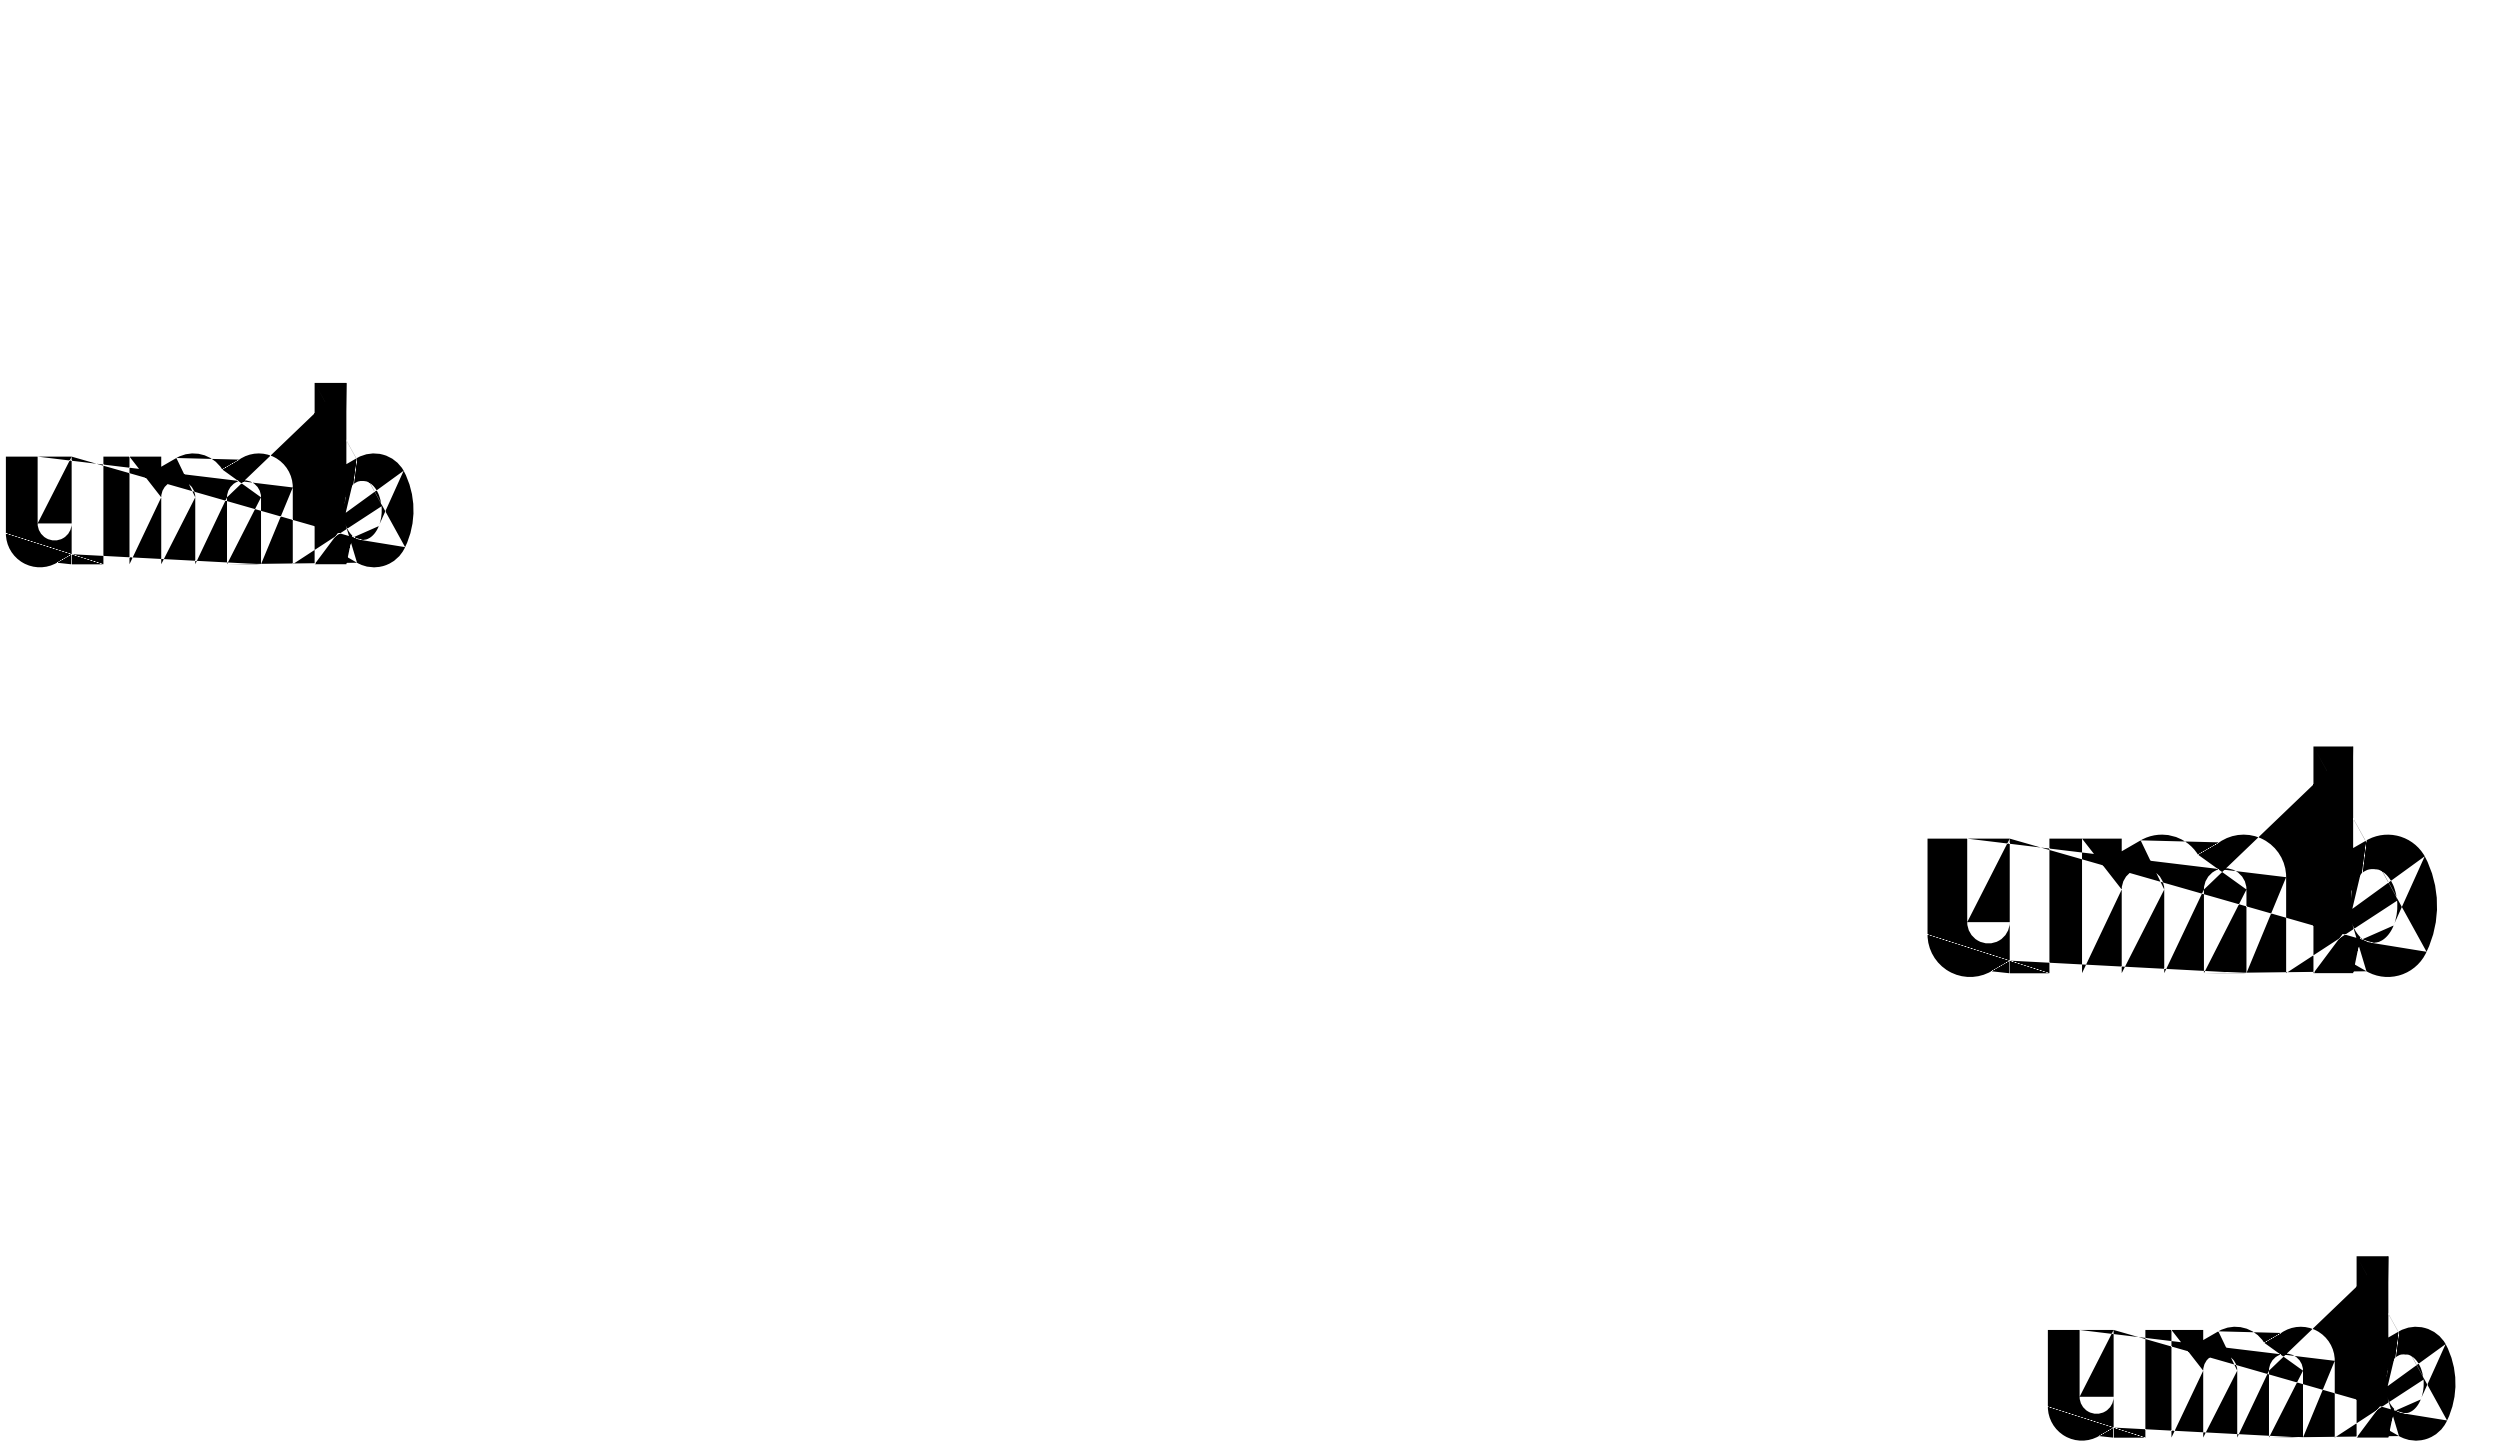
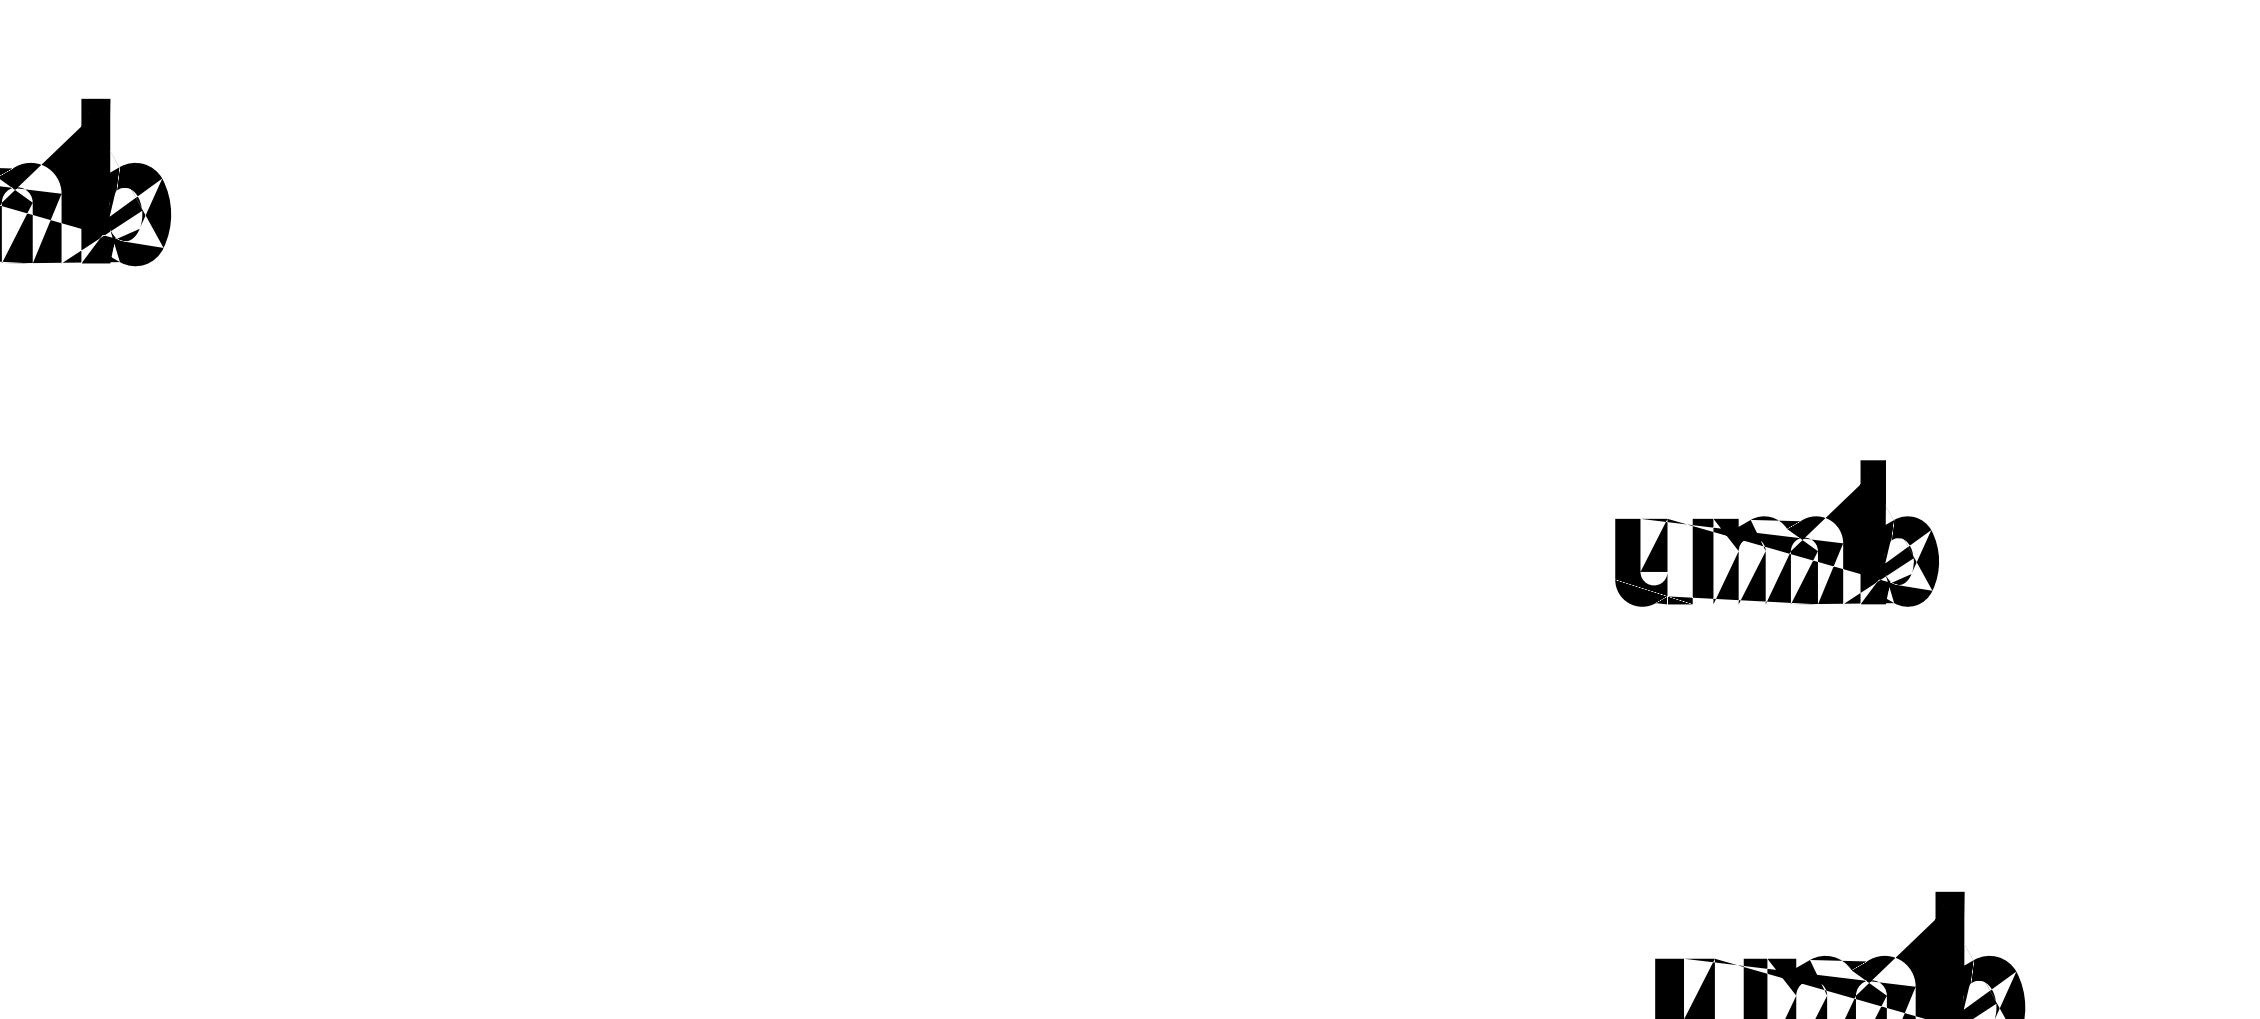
part: (2181, 861) -> (1776, 533), size x0.7

